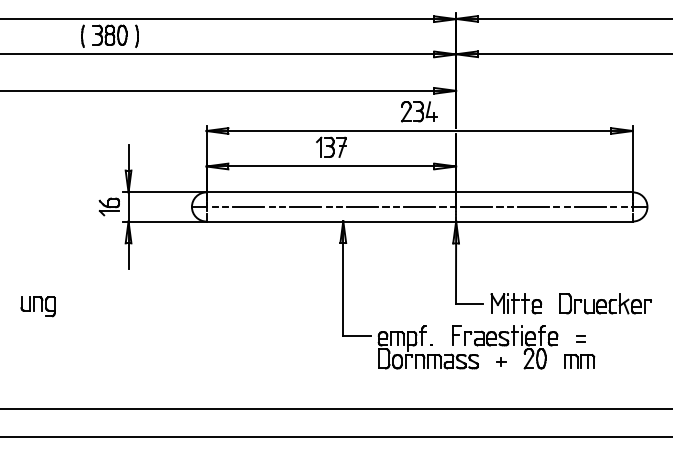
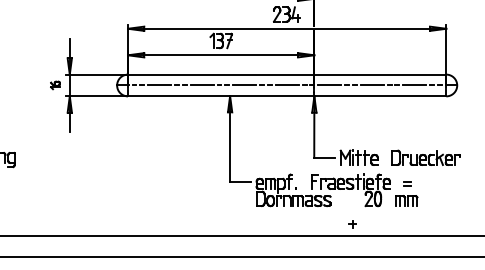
part: (108, 206) -> (54, 85), size x0.6
part: (501, 361) -> (352, 224), moved

